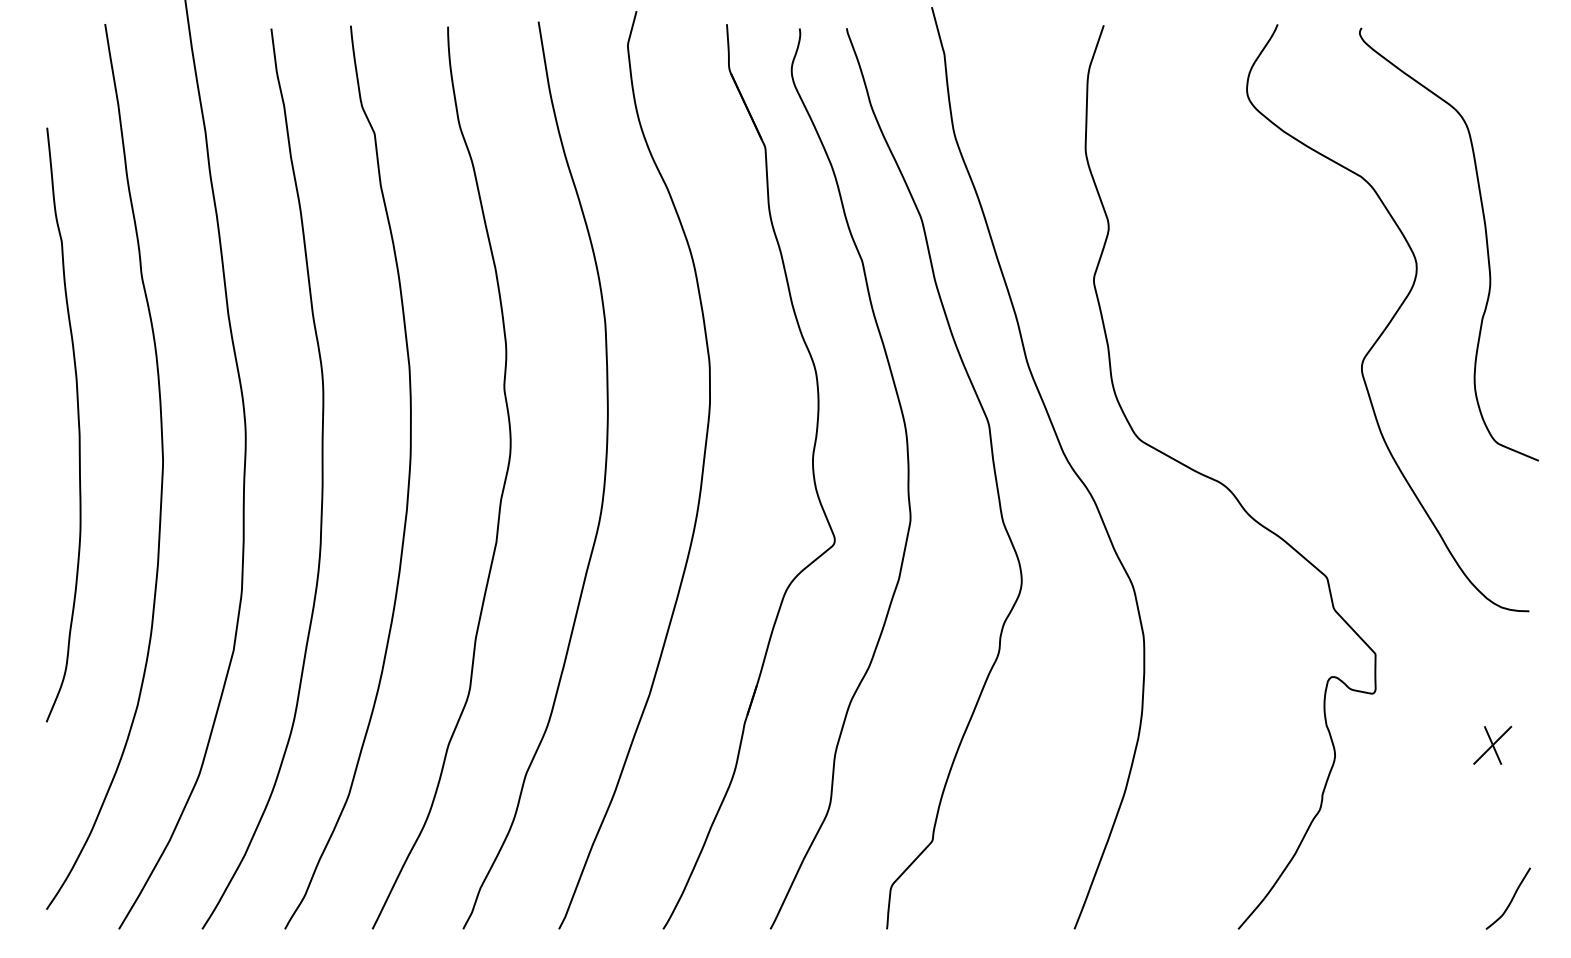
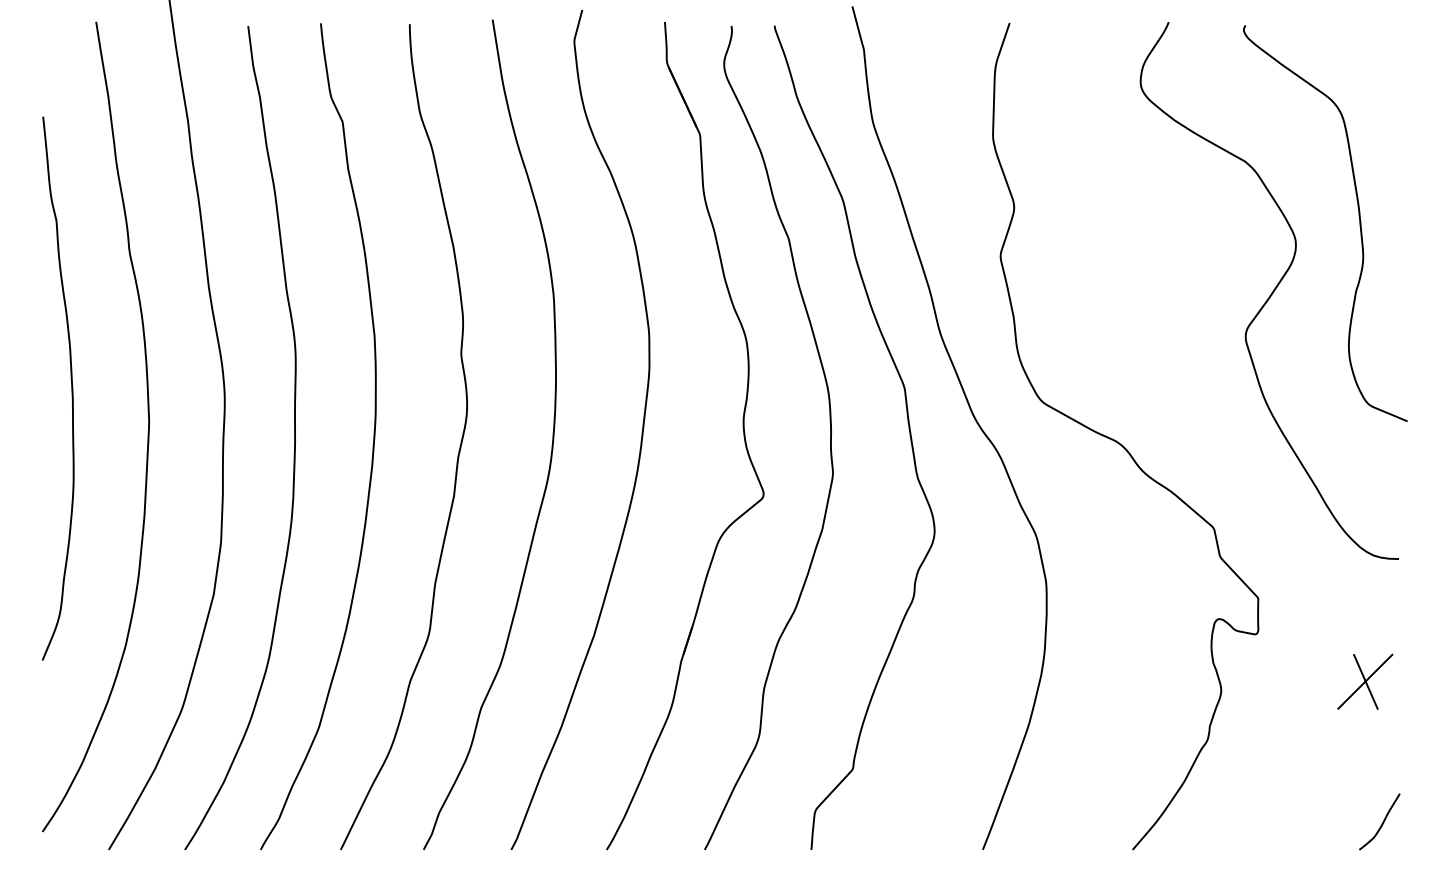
part: (1492, 745) -> (1365, 681), size x1.6

